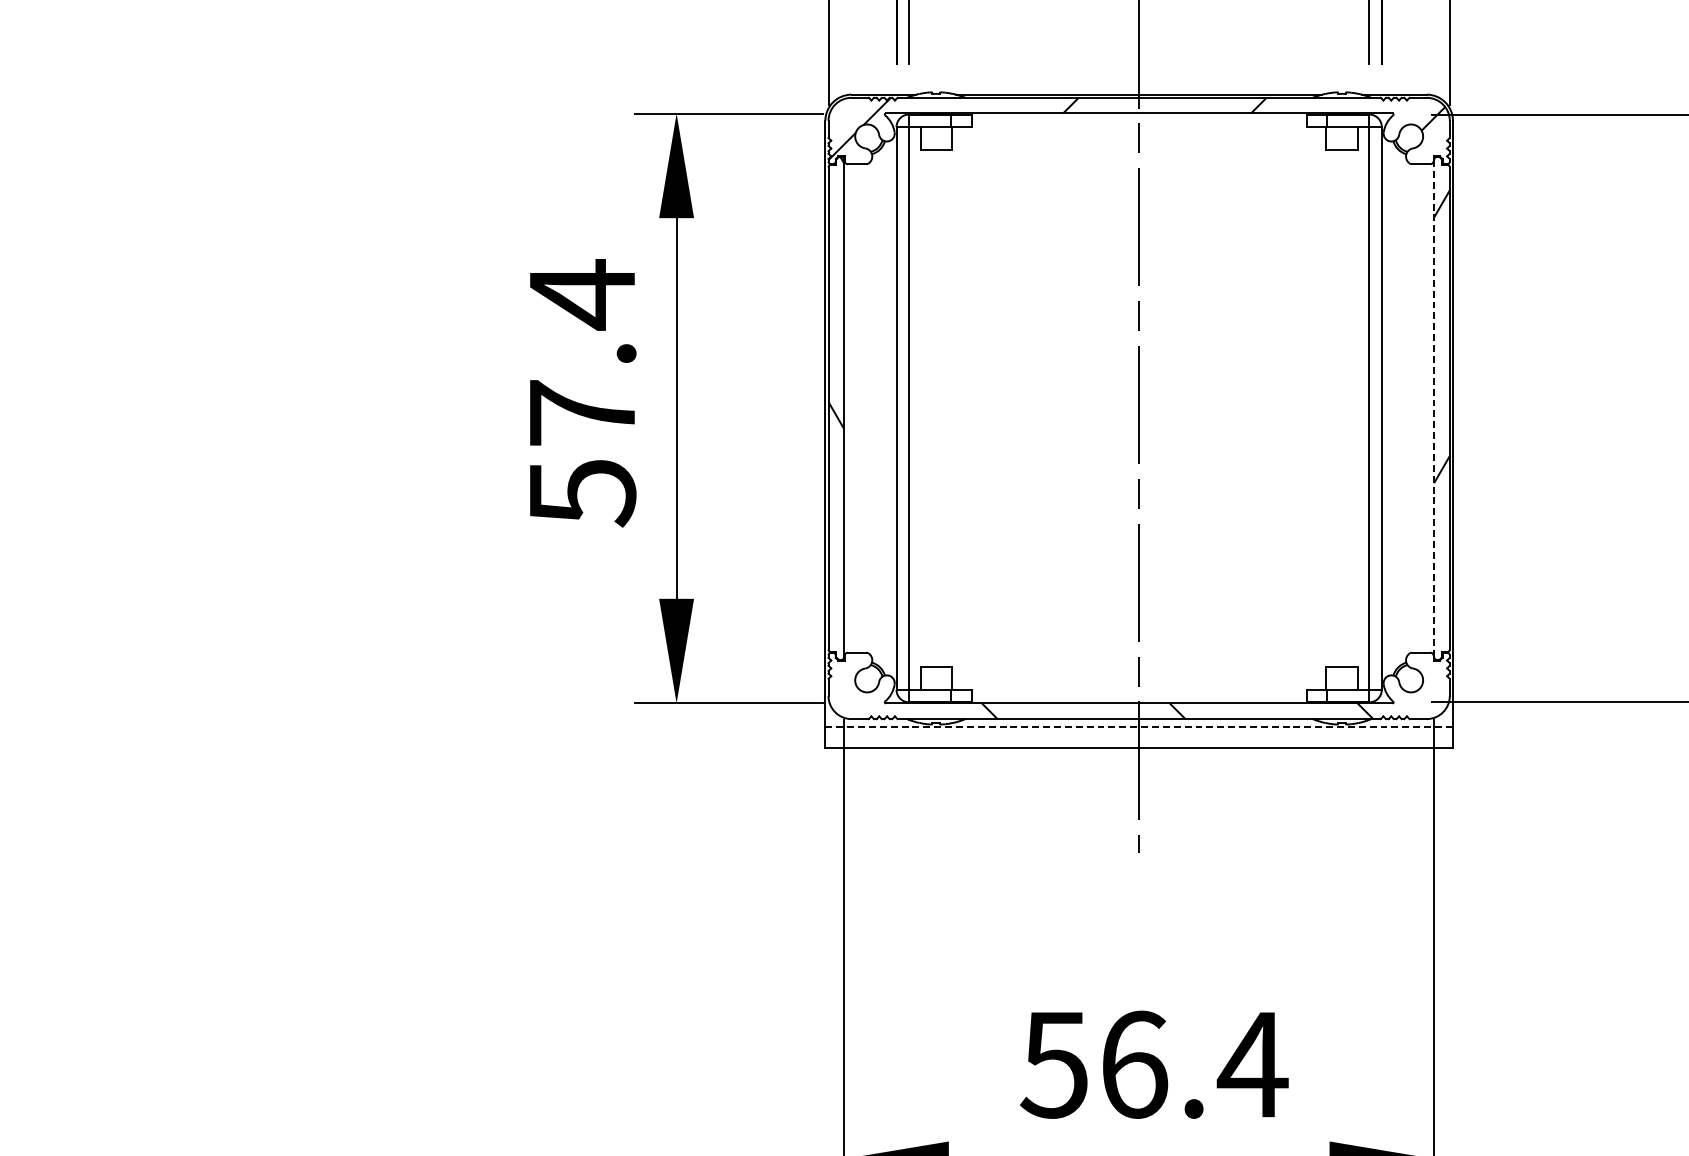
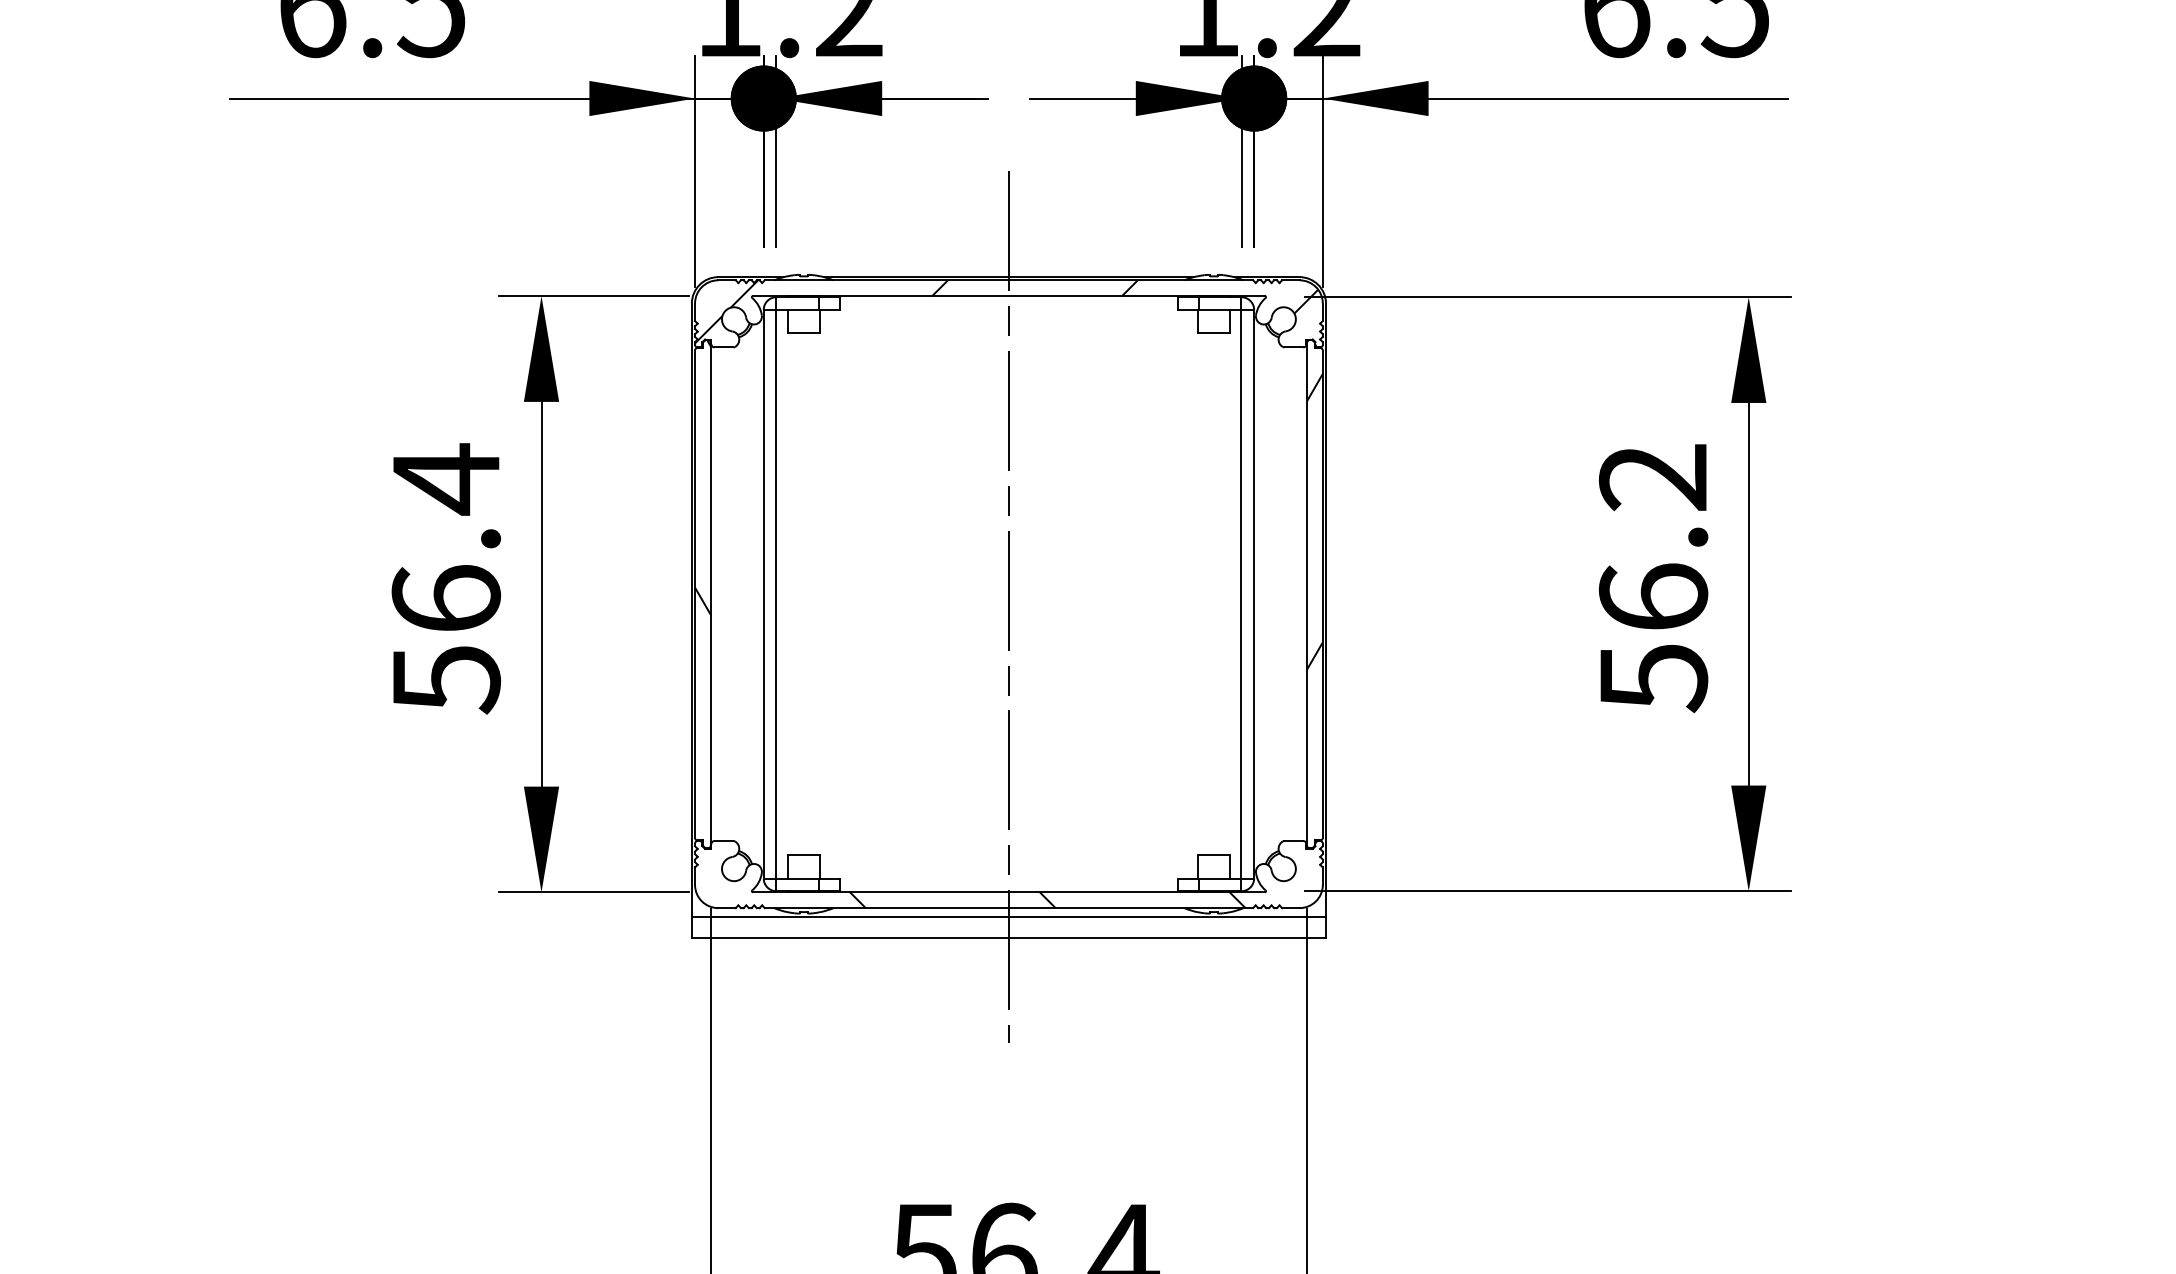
line: (1433, 408) -> (1306, 594), dashed -> solid
text: (582, 412) -> (446, 598), 57.4 -> 56.4
line: (1139, 727) -> (1009, 916), dashed -> solid

